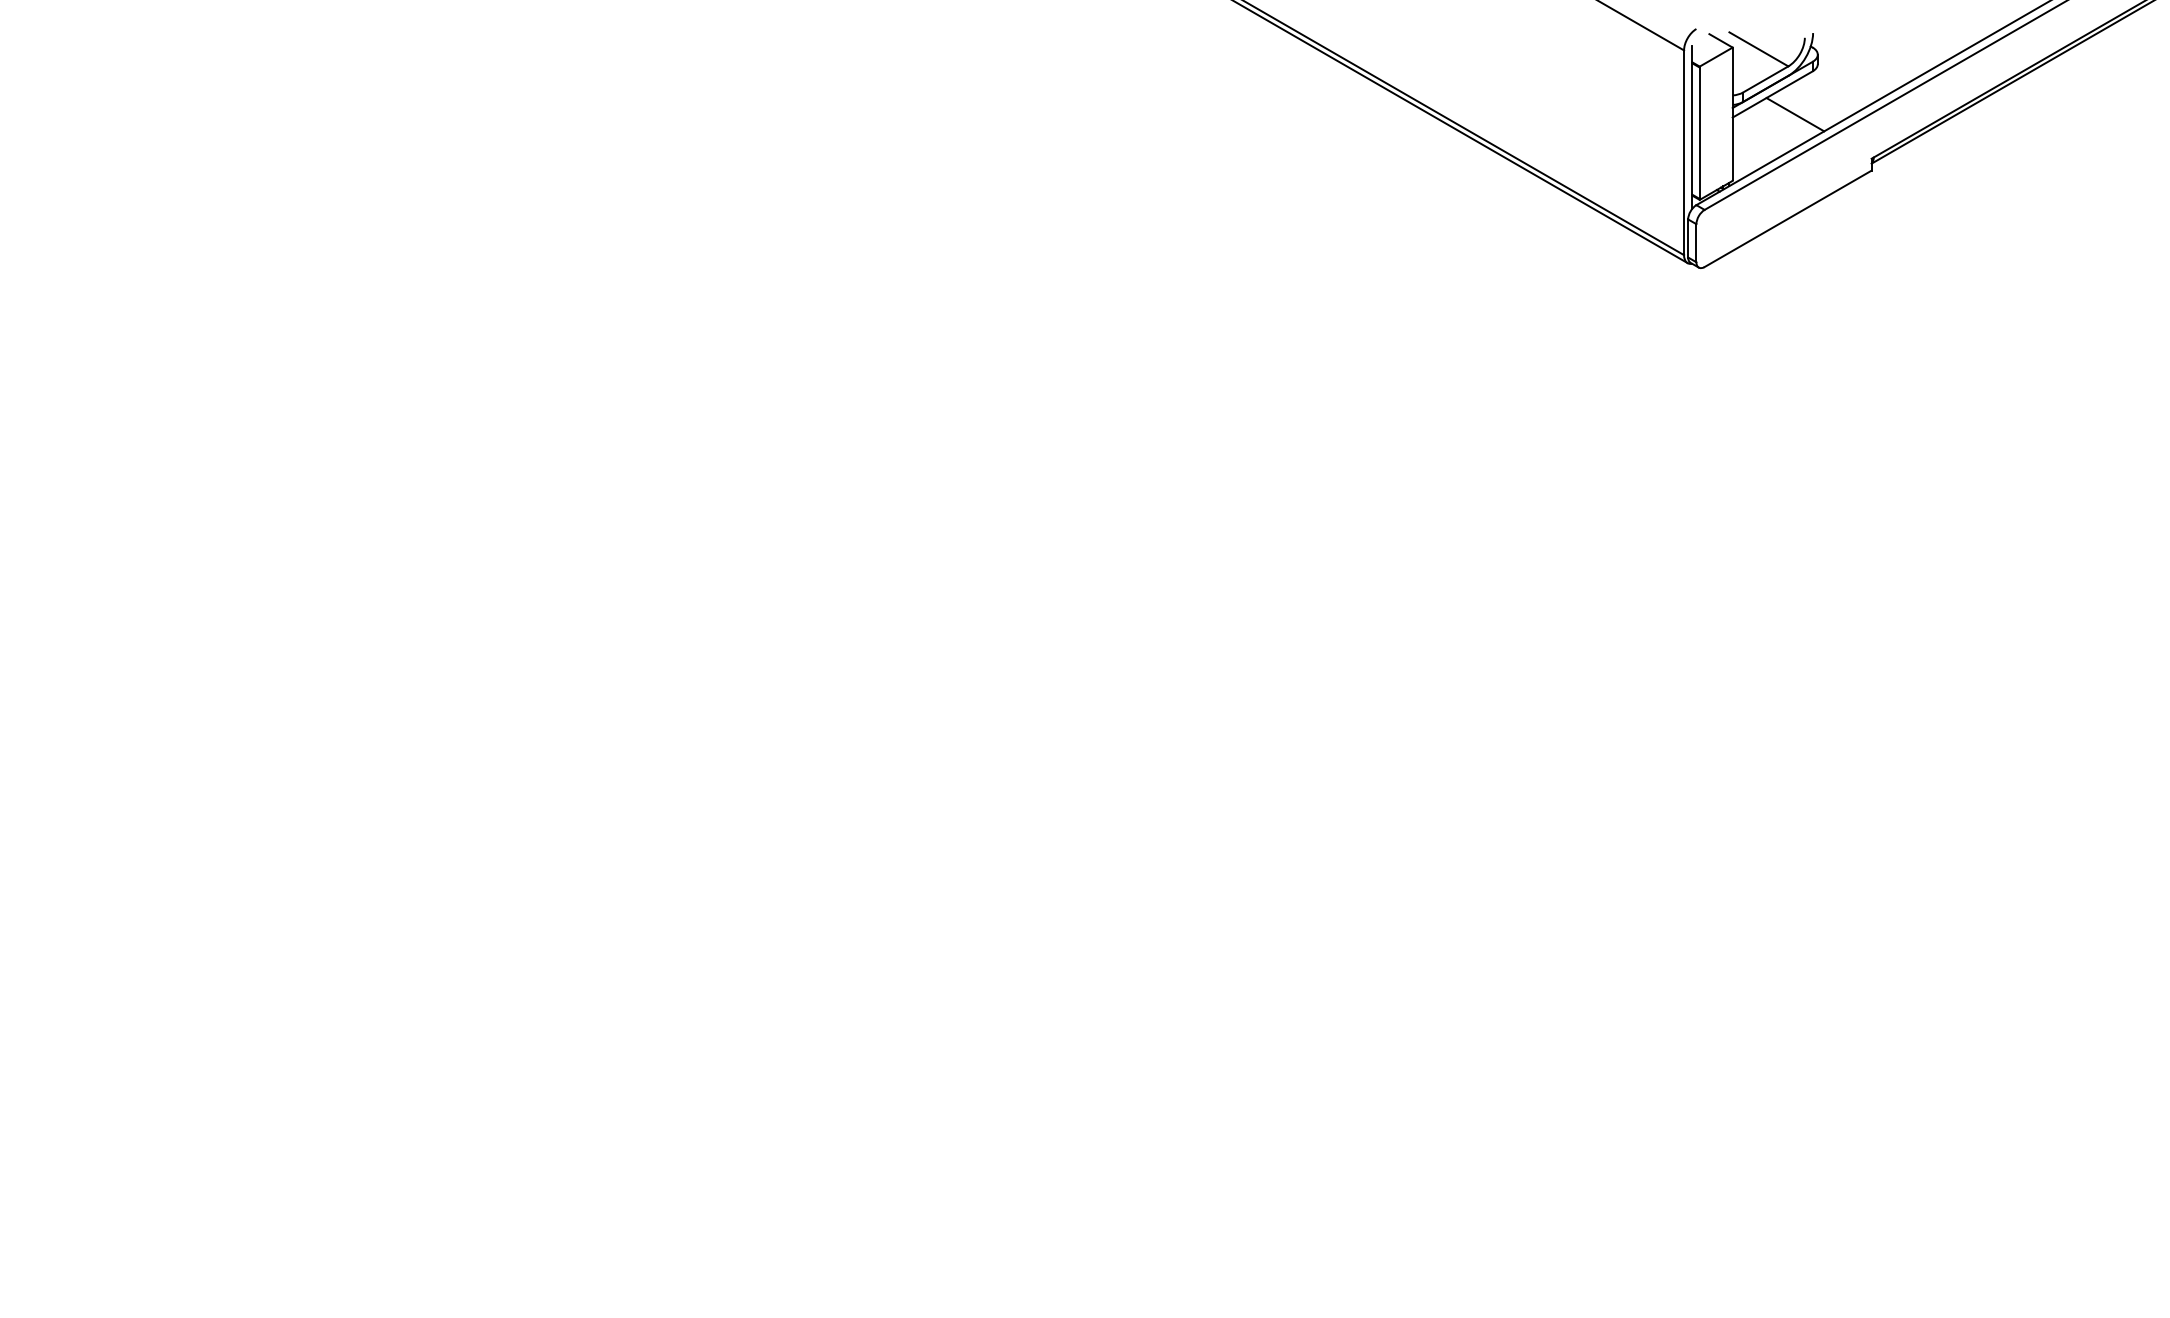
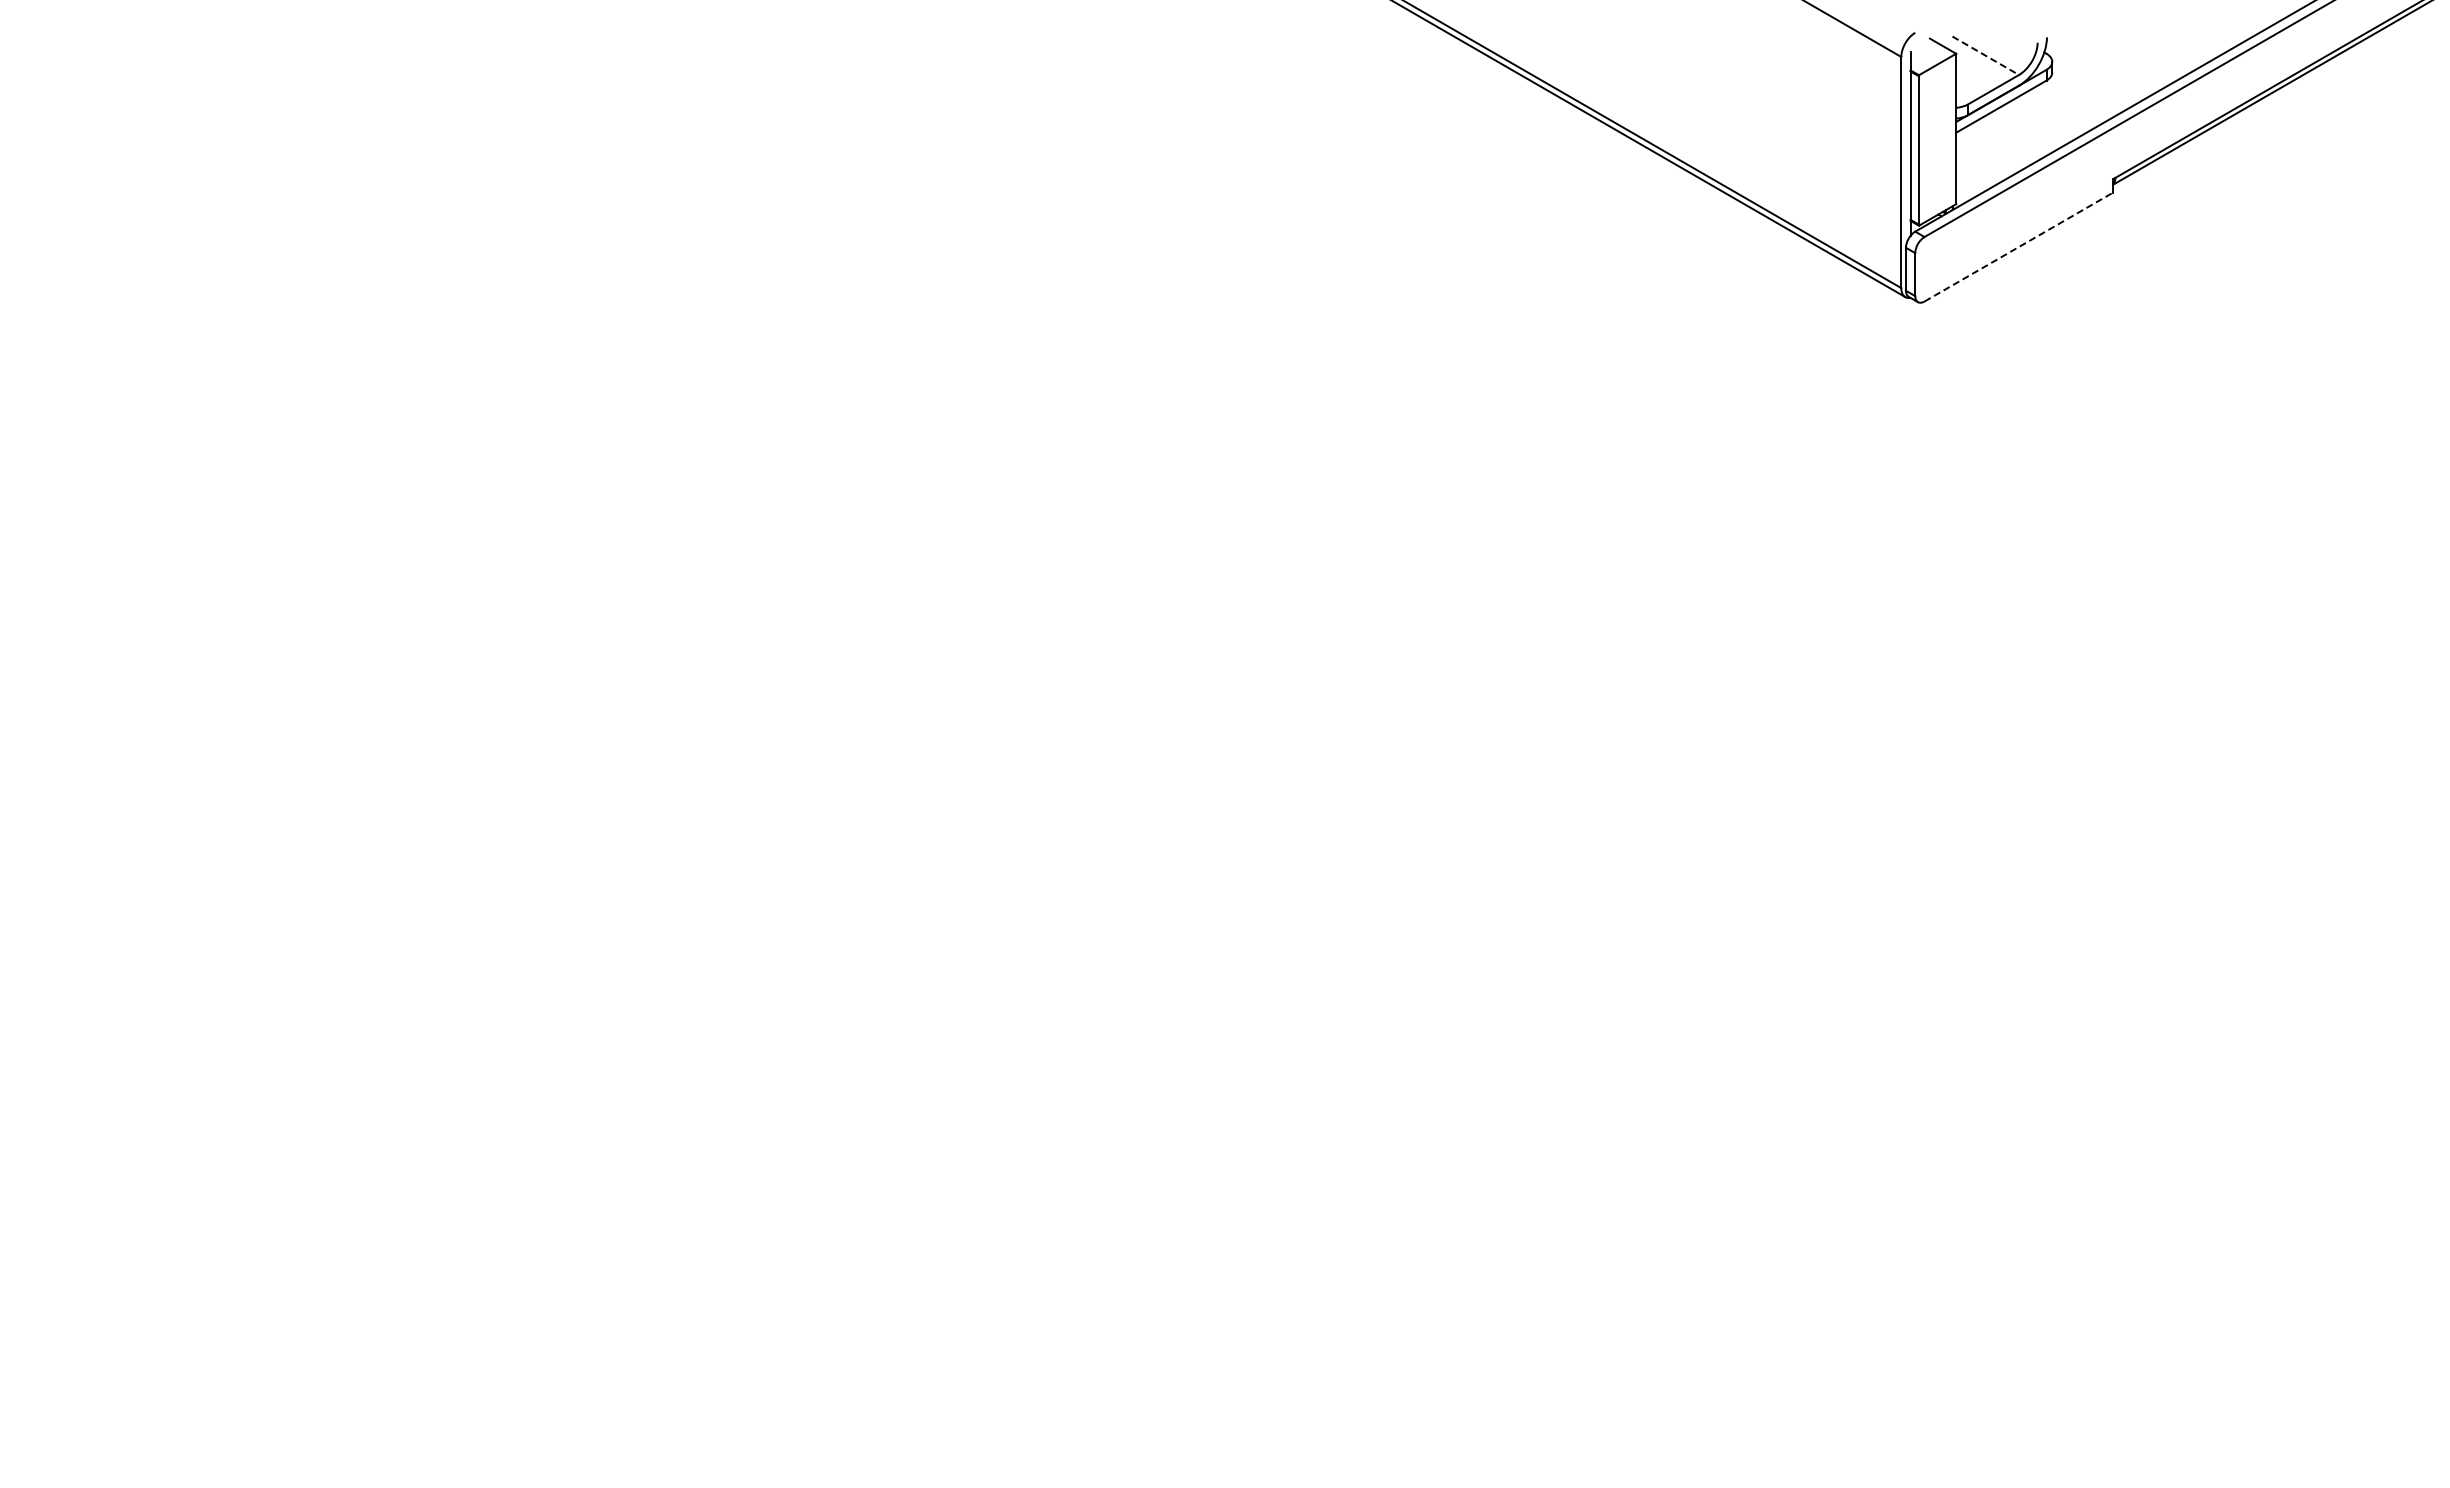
line: (1759, 50) -> (1986, 56), solid -> dashed
line: (1794, 114) -> (2026, 129), removed
line: (1787, 219) -> (2018, 247), solid -> dashed

